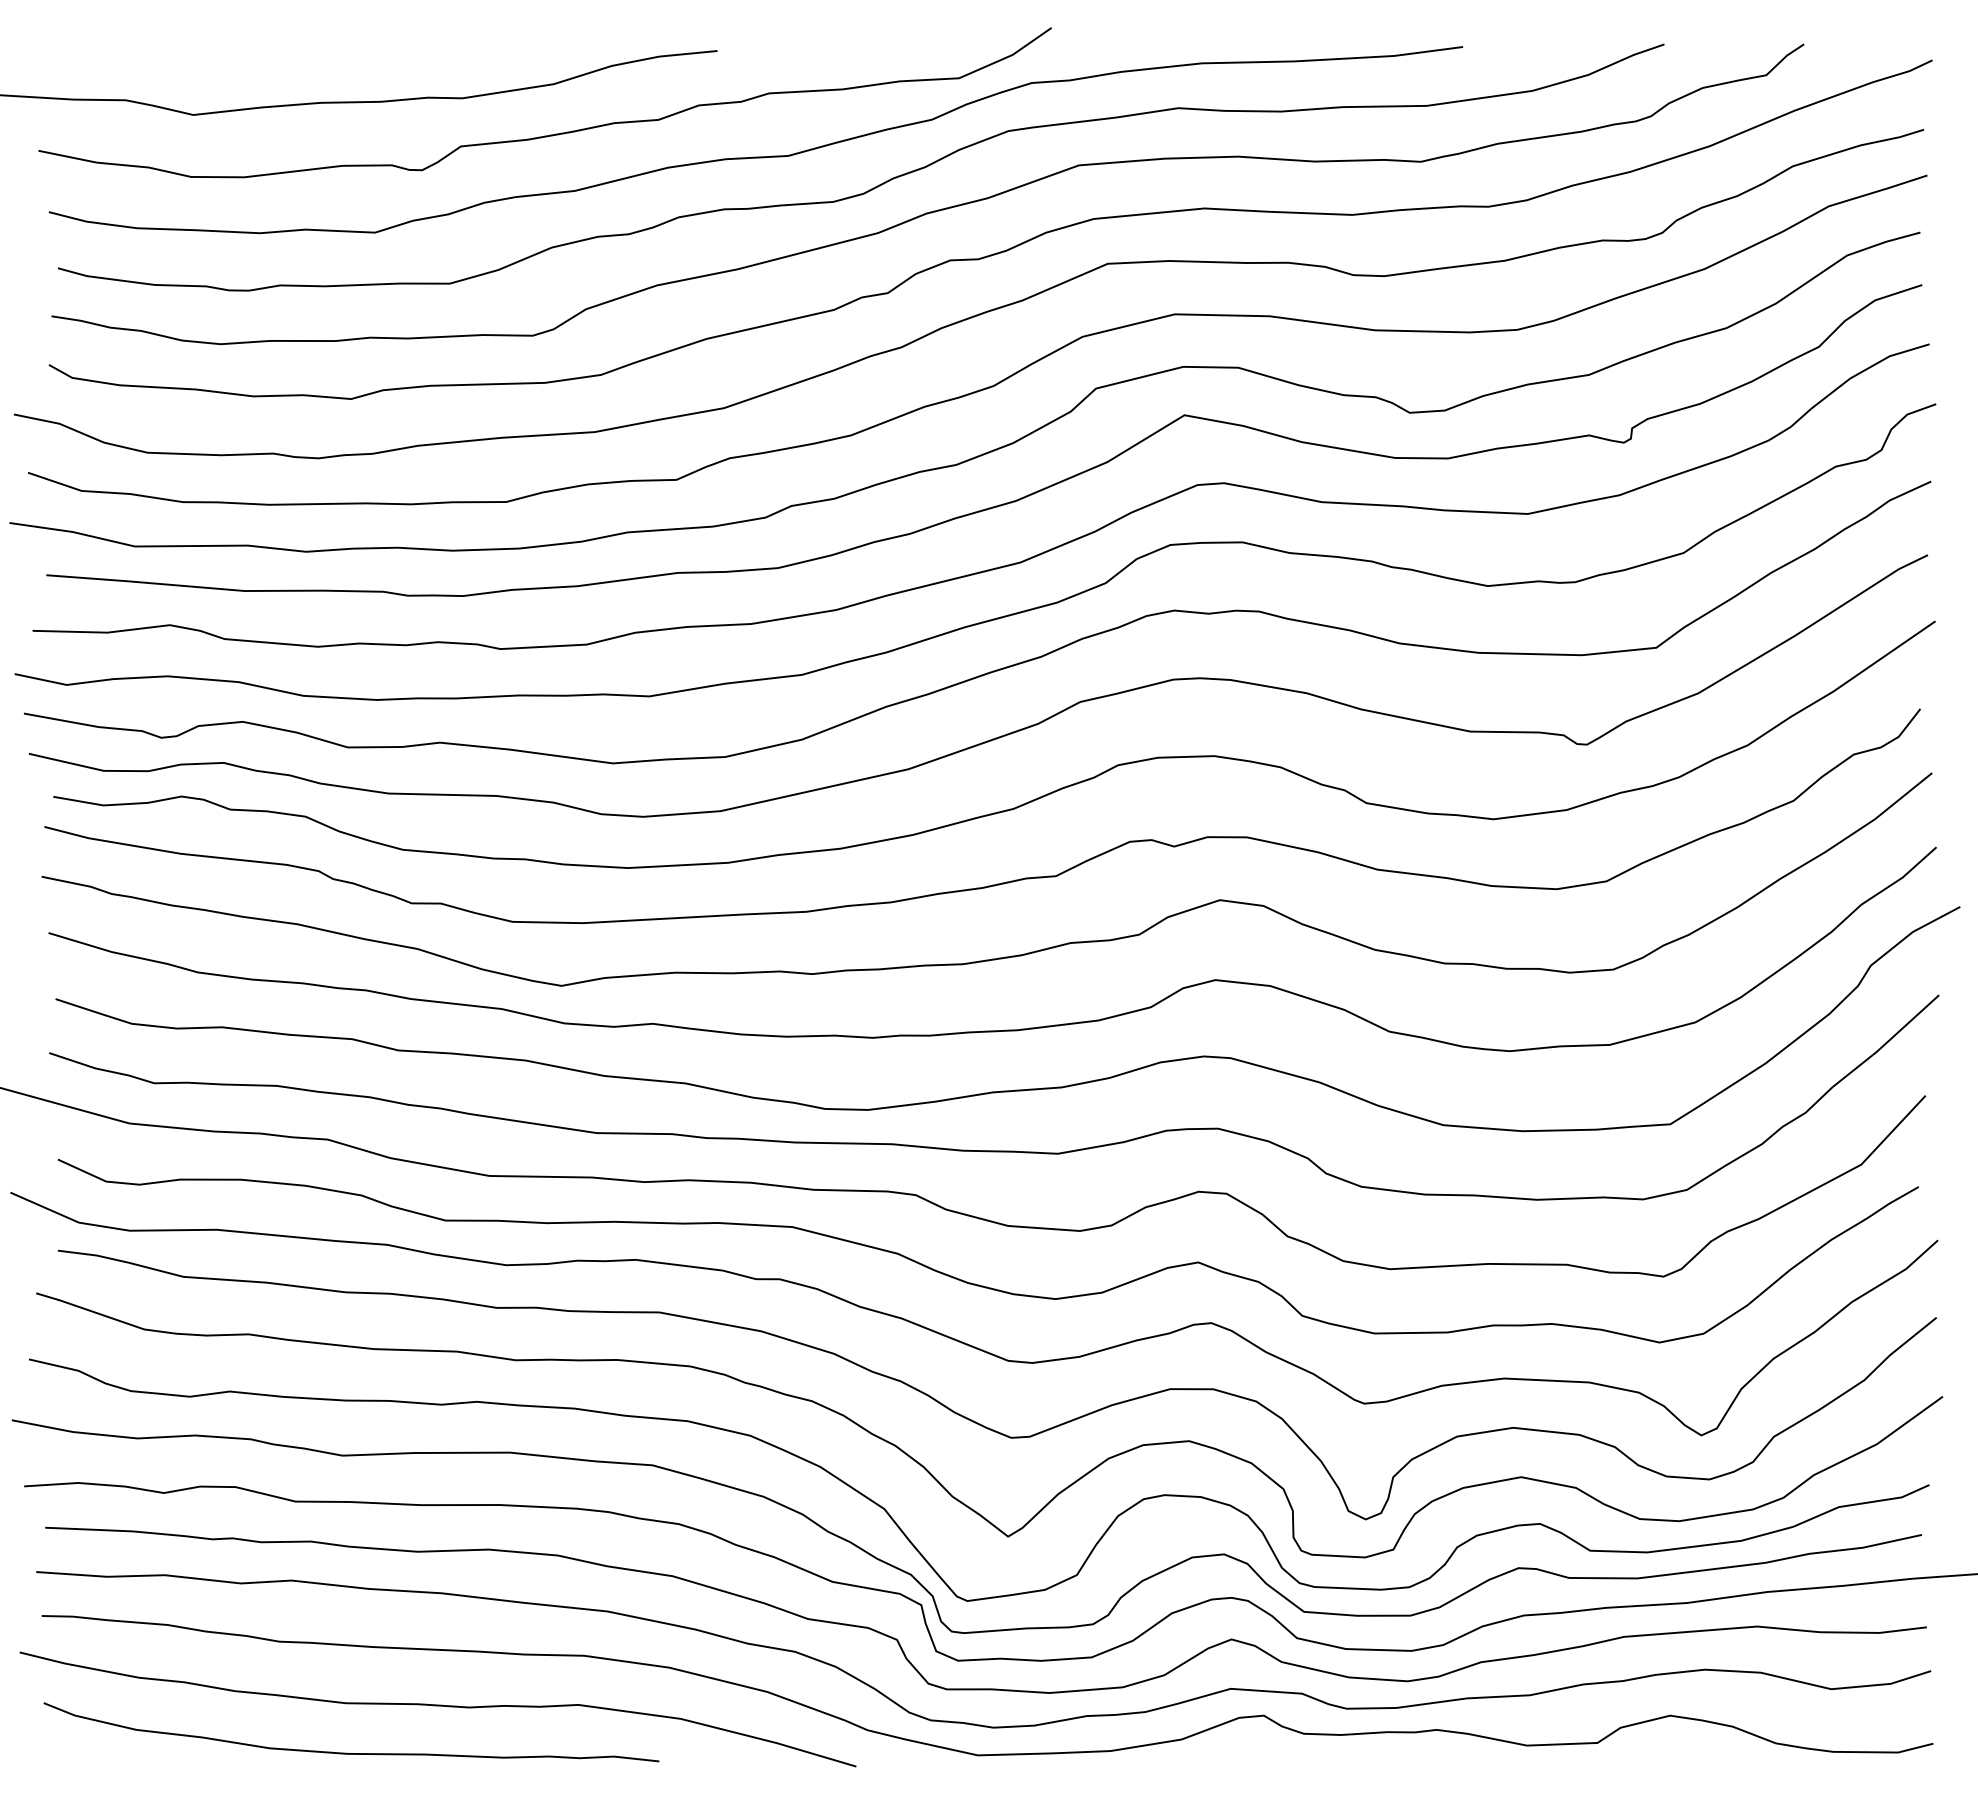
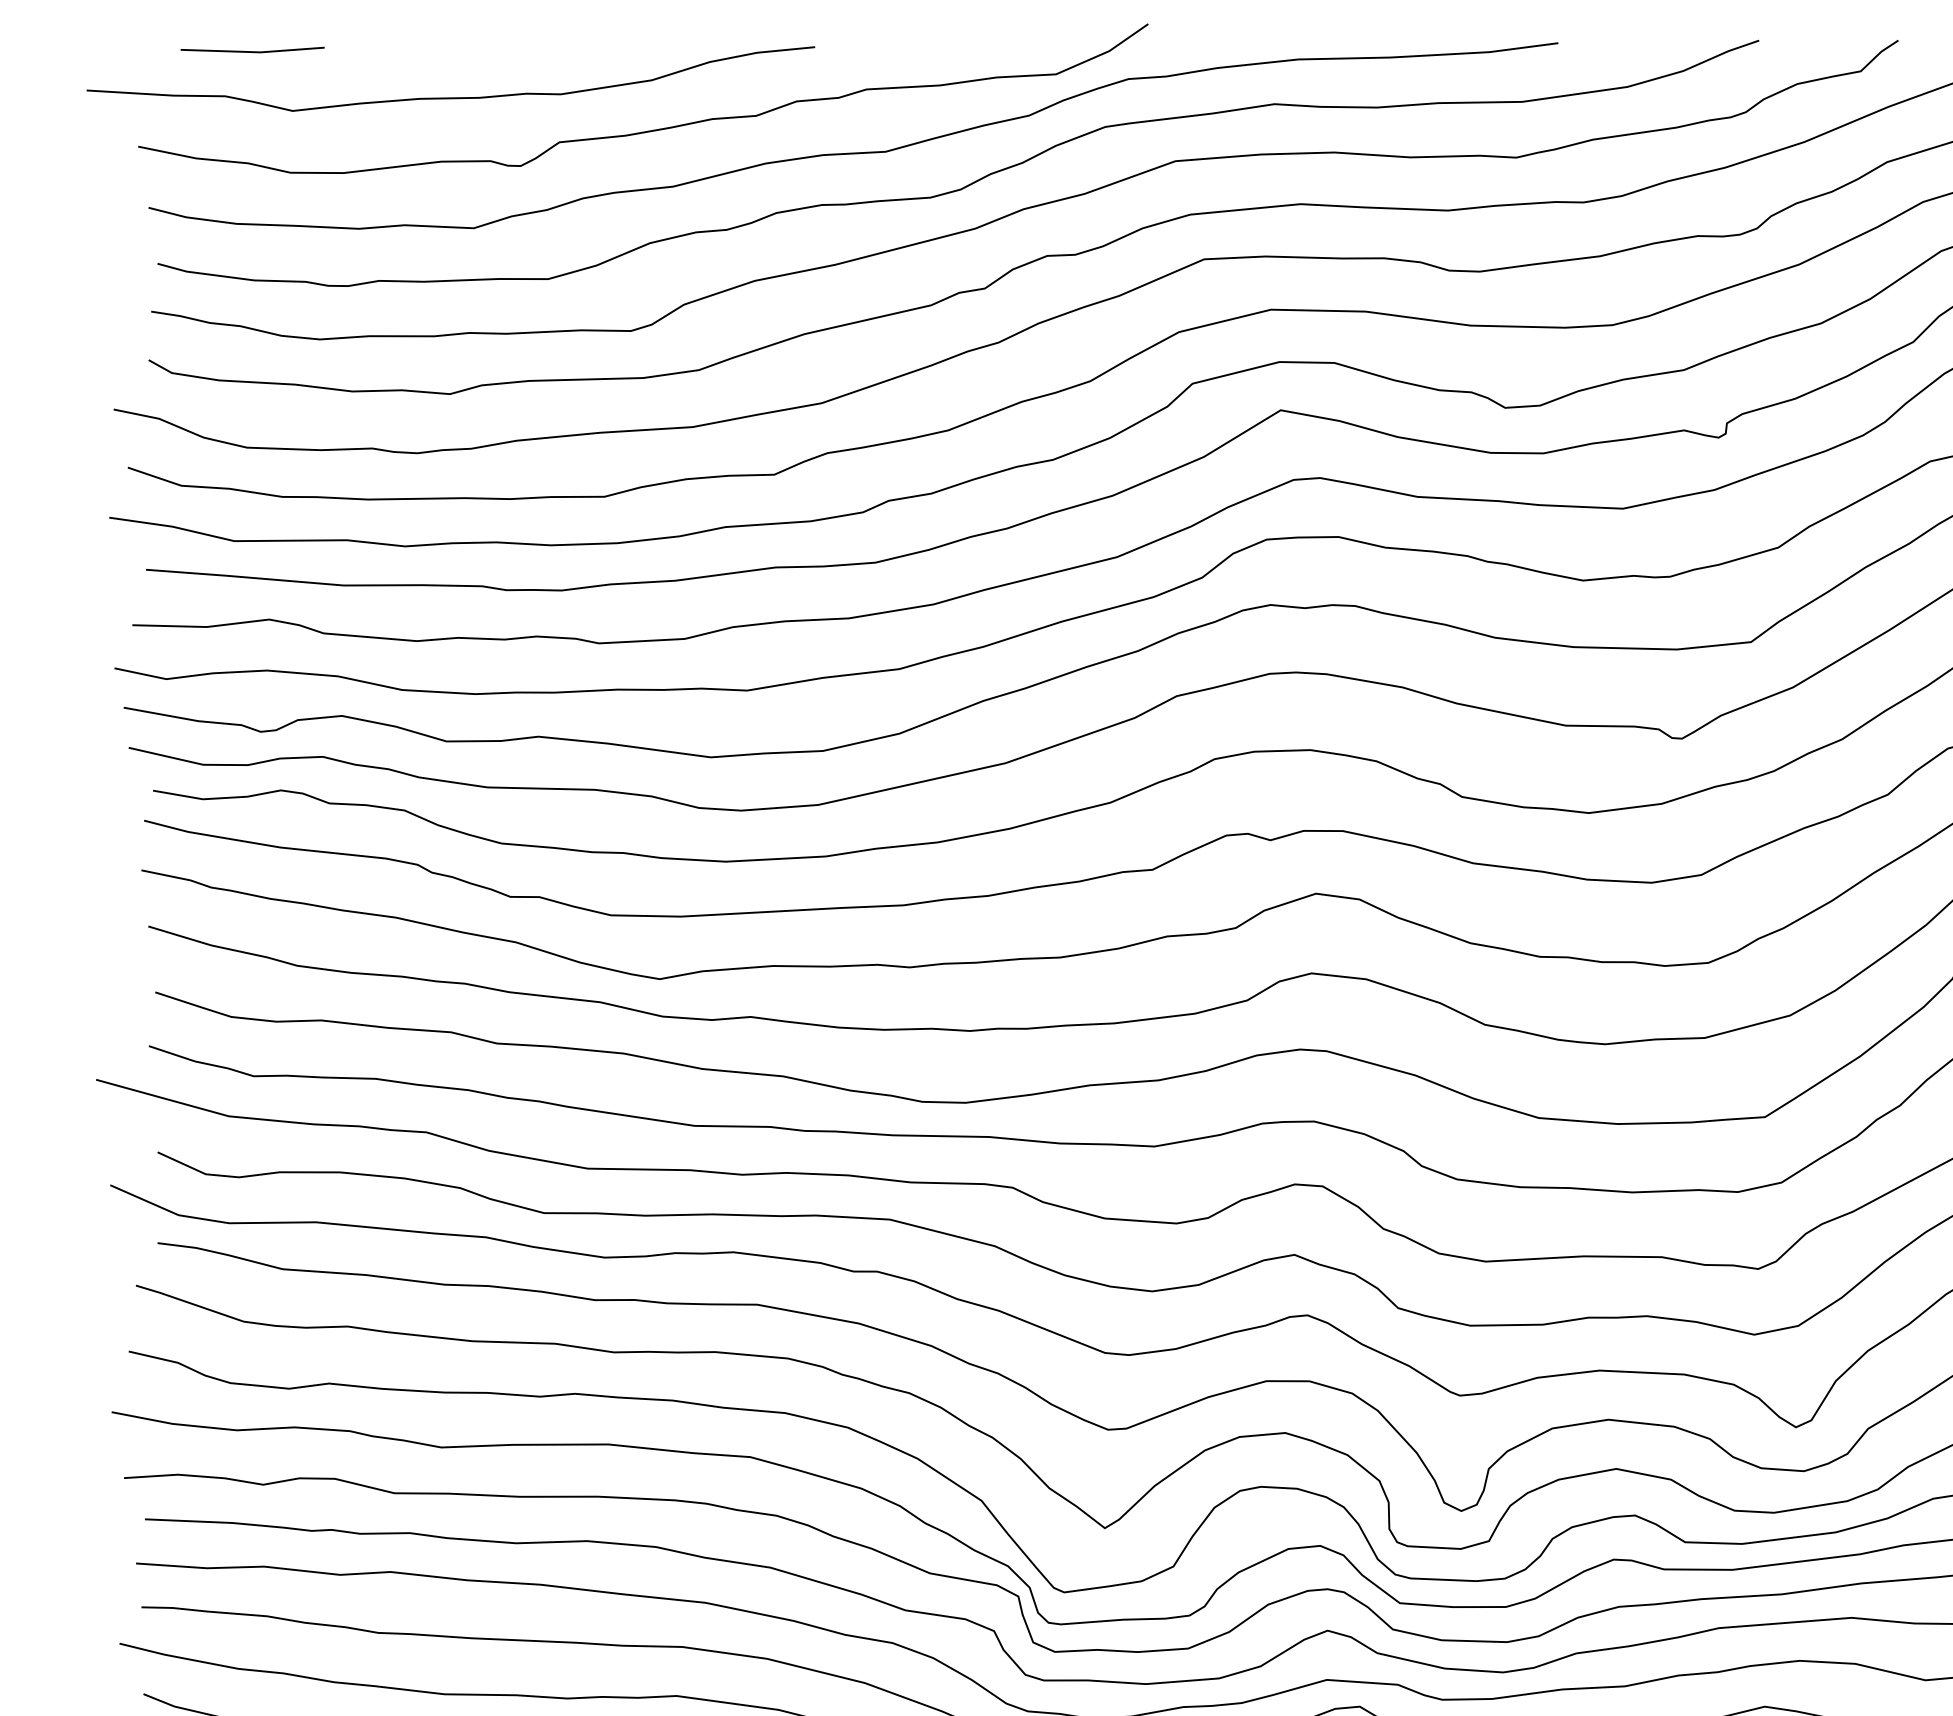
part: (153, 53) -> (252, 49), added

